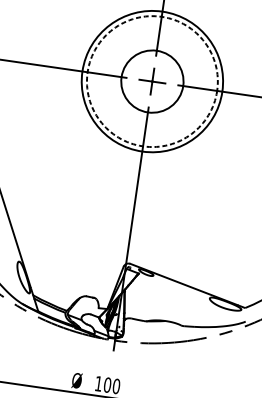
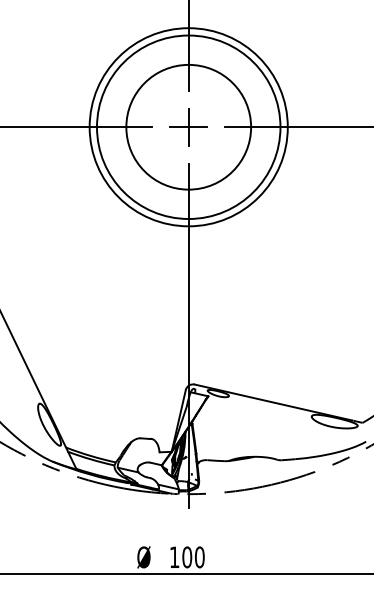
circle: (152, 81) -> (188, 126), size x1.43
circle: (152, 81) -> (188, 127), dashed -> solid

